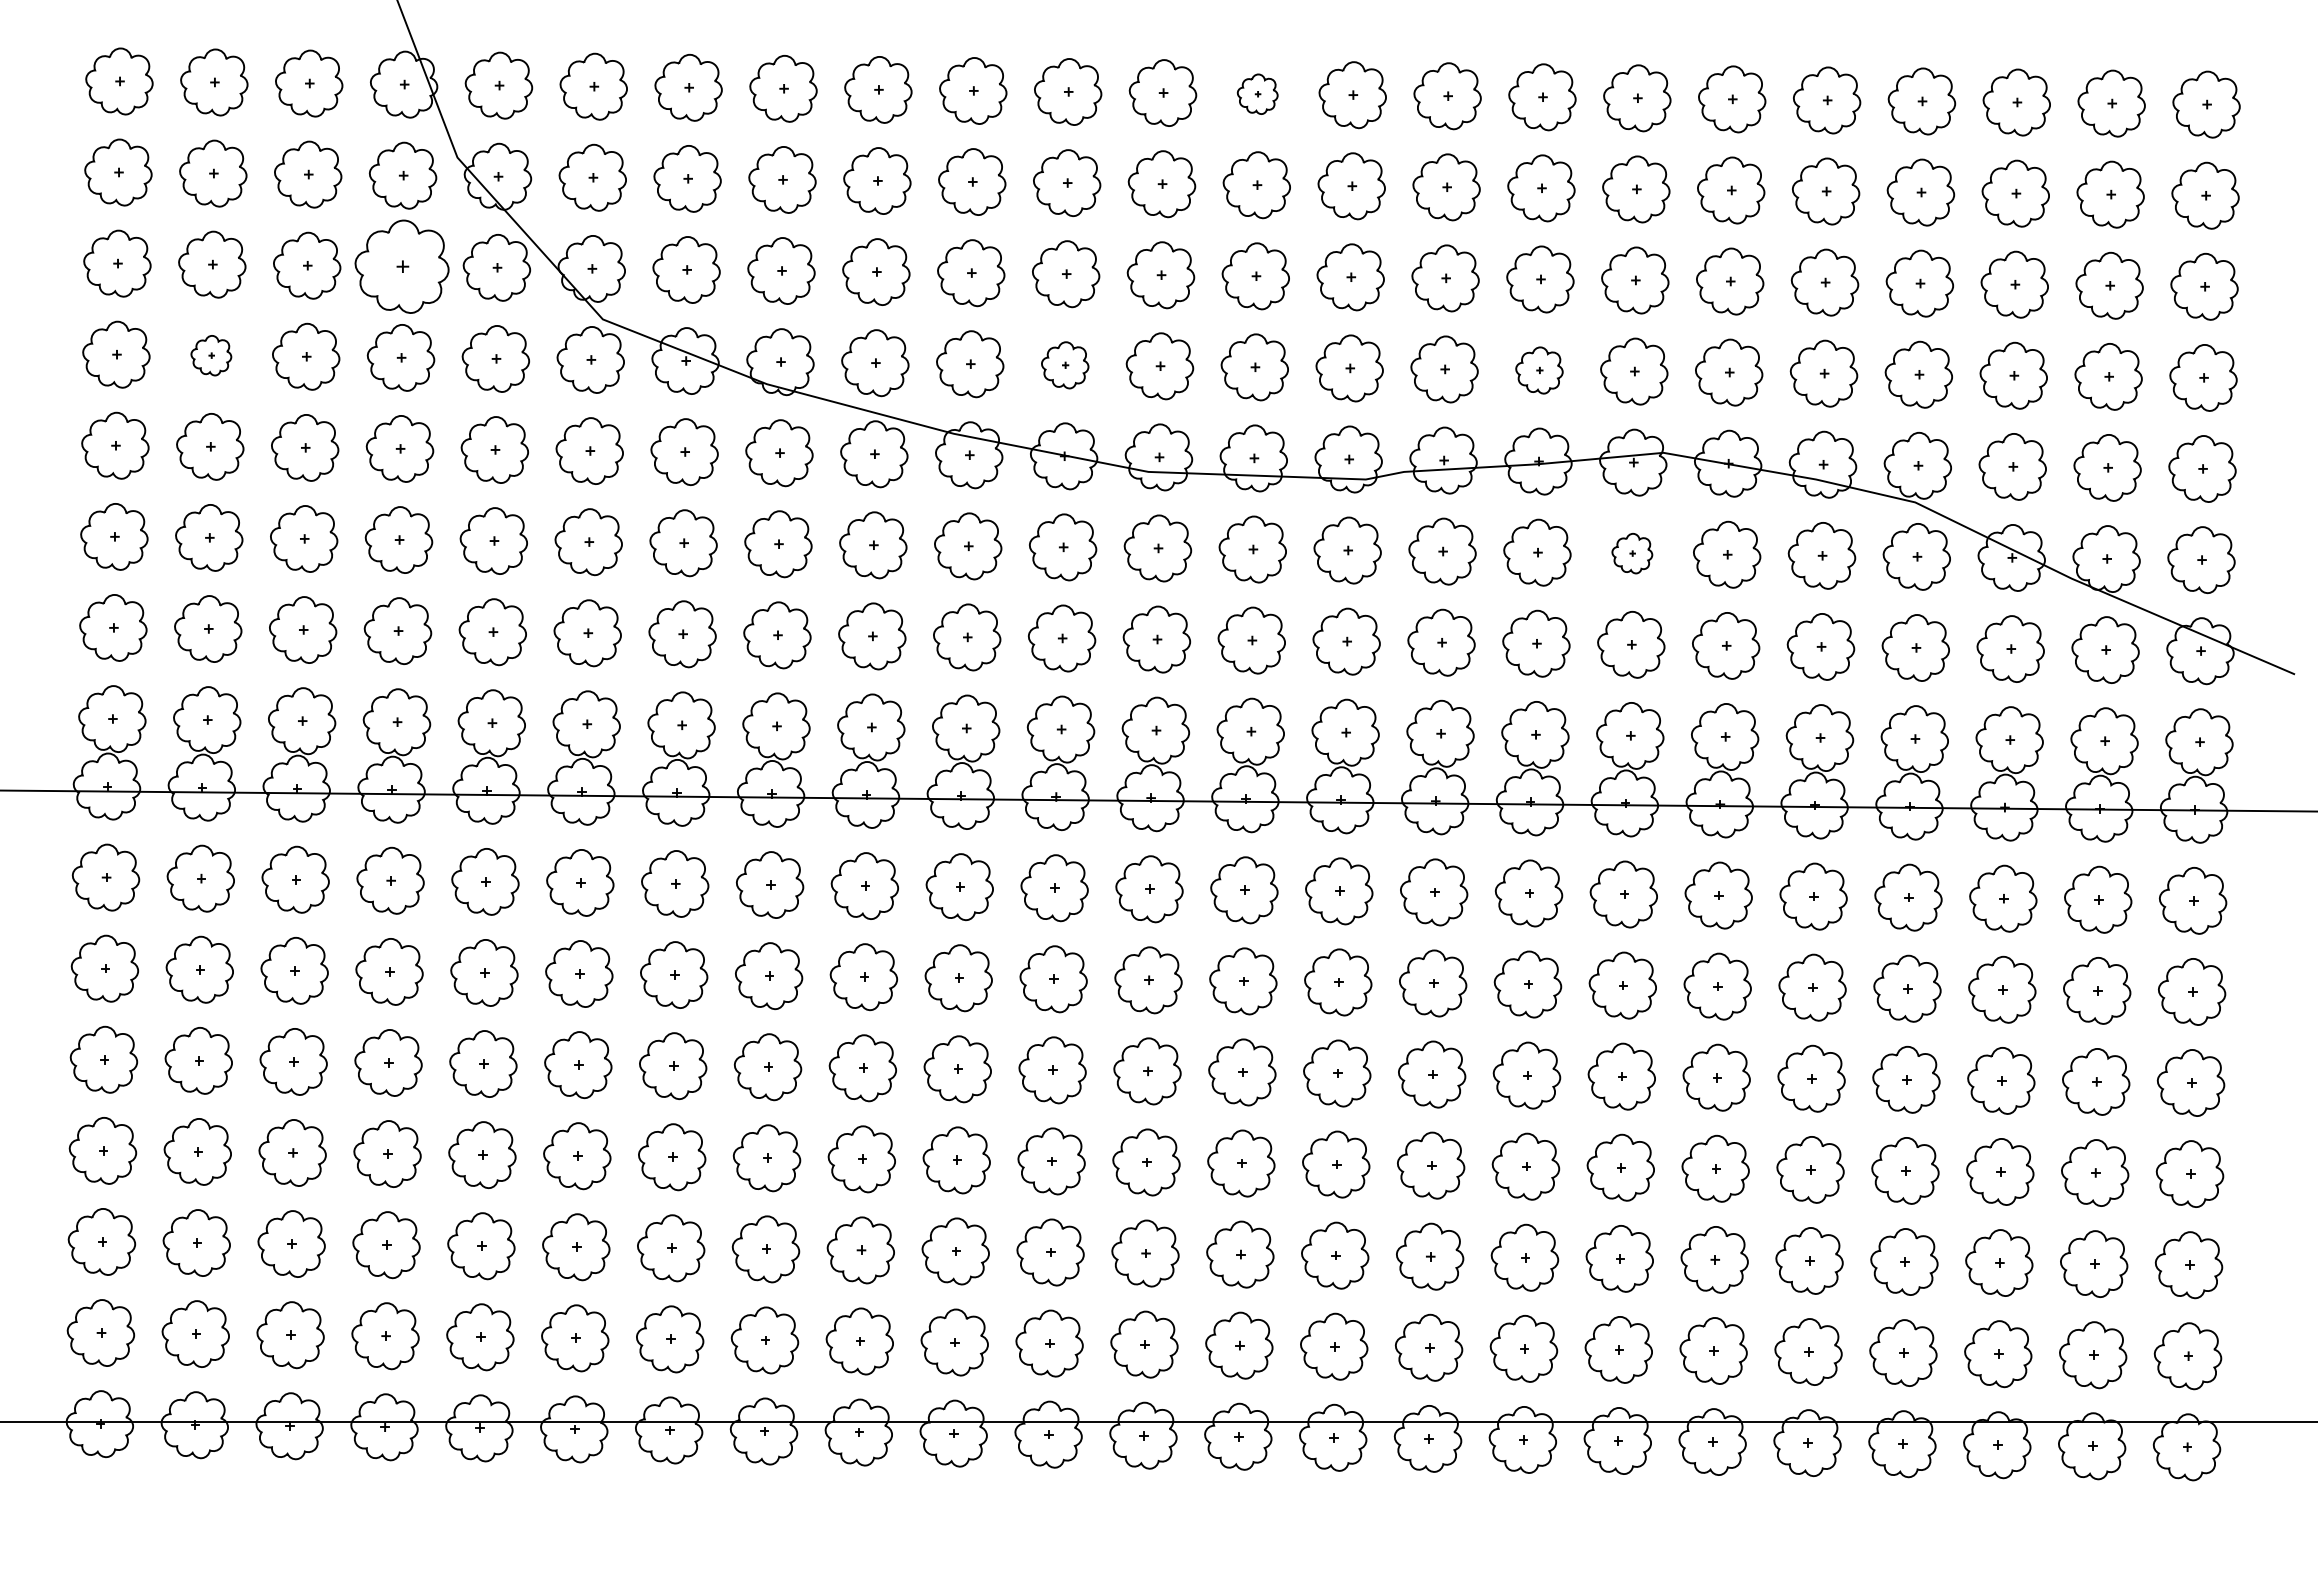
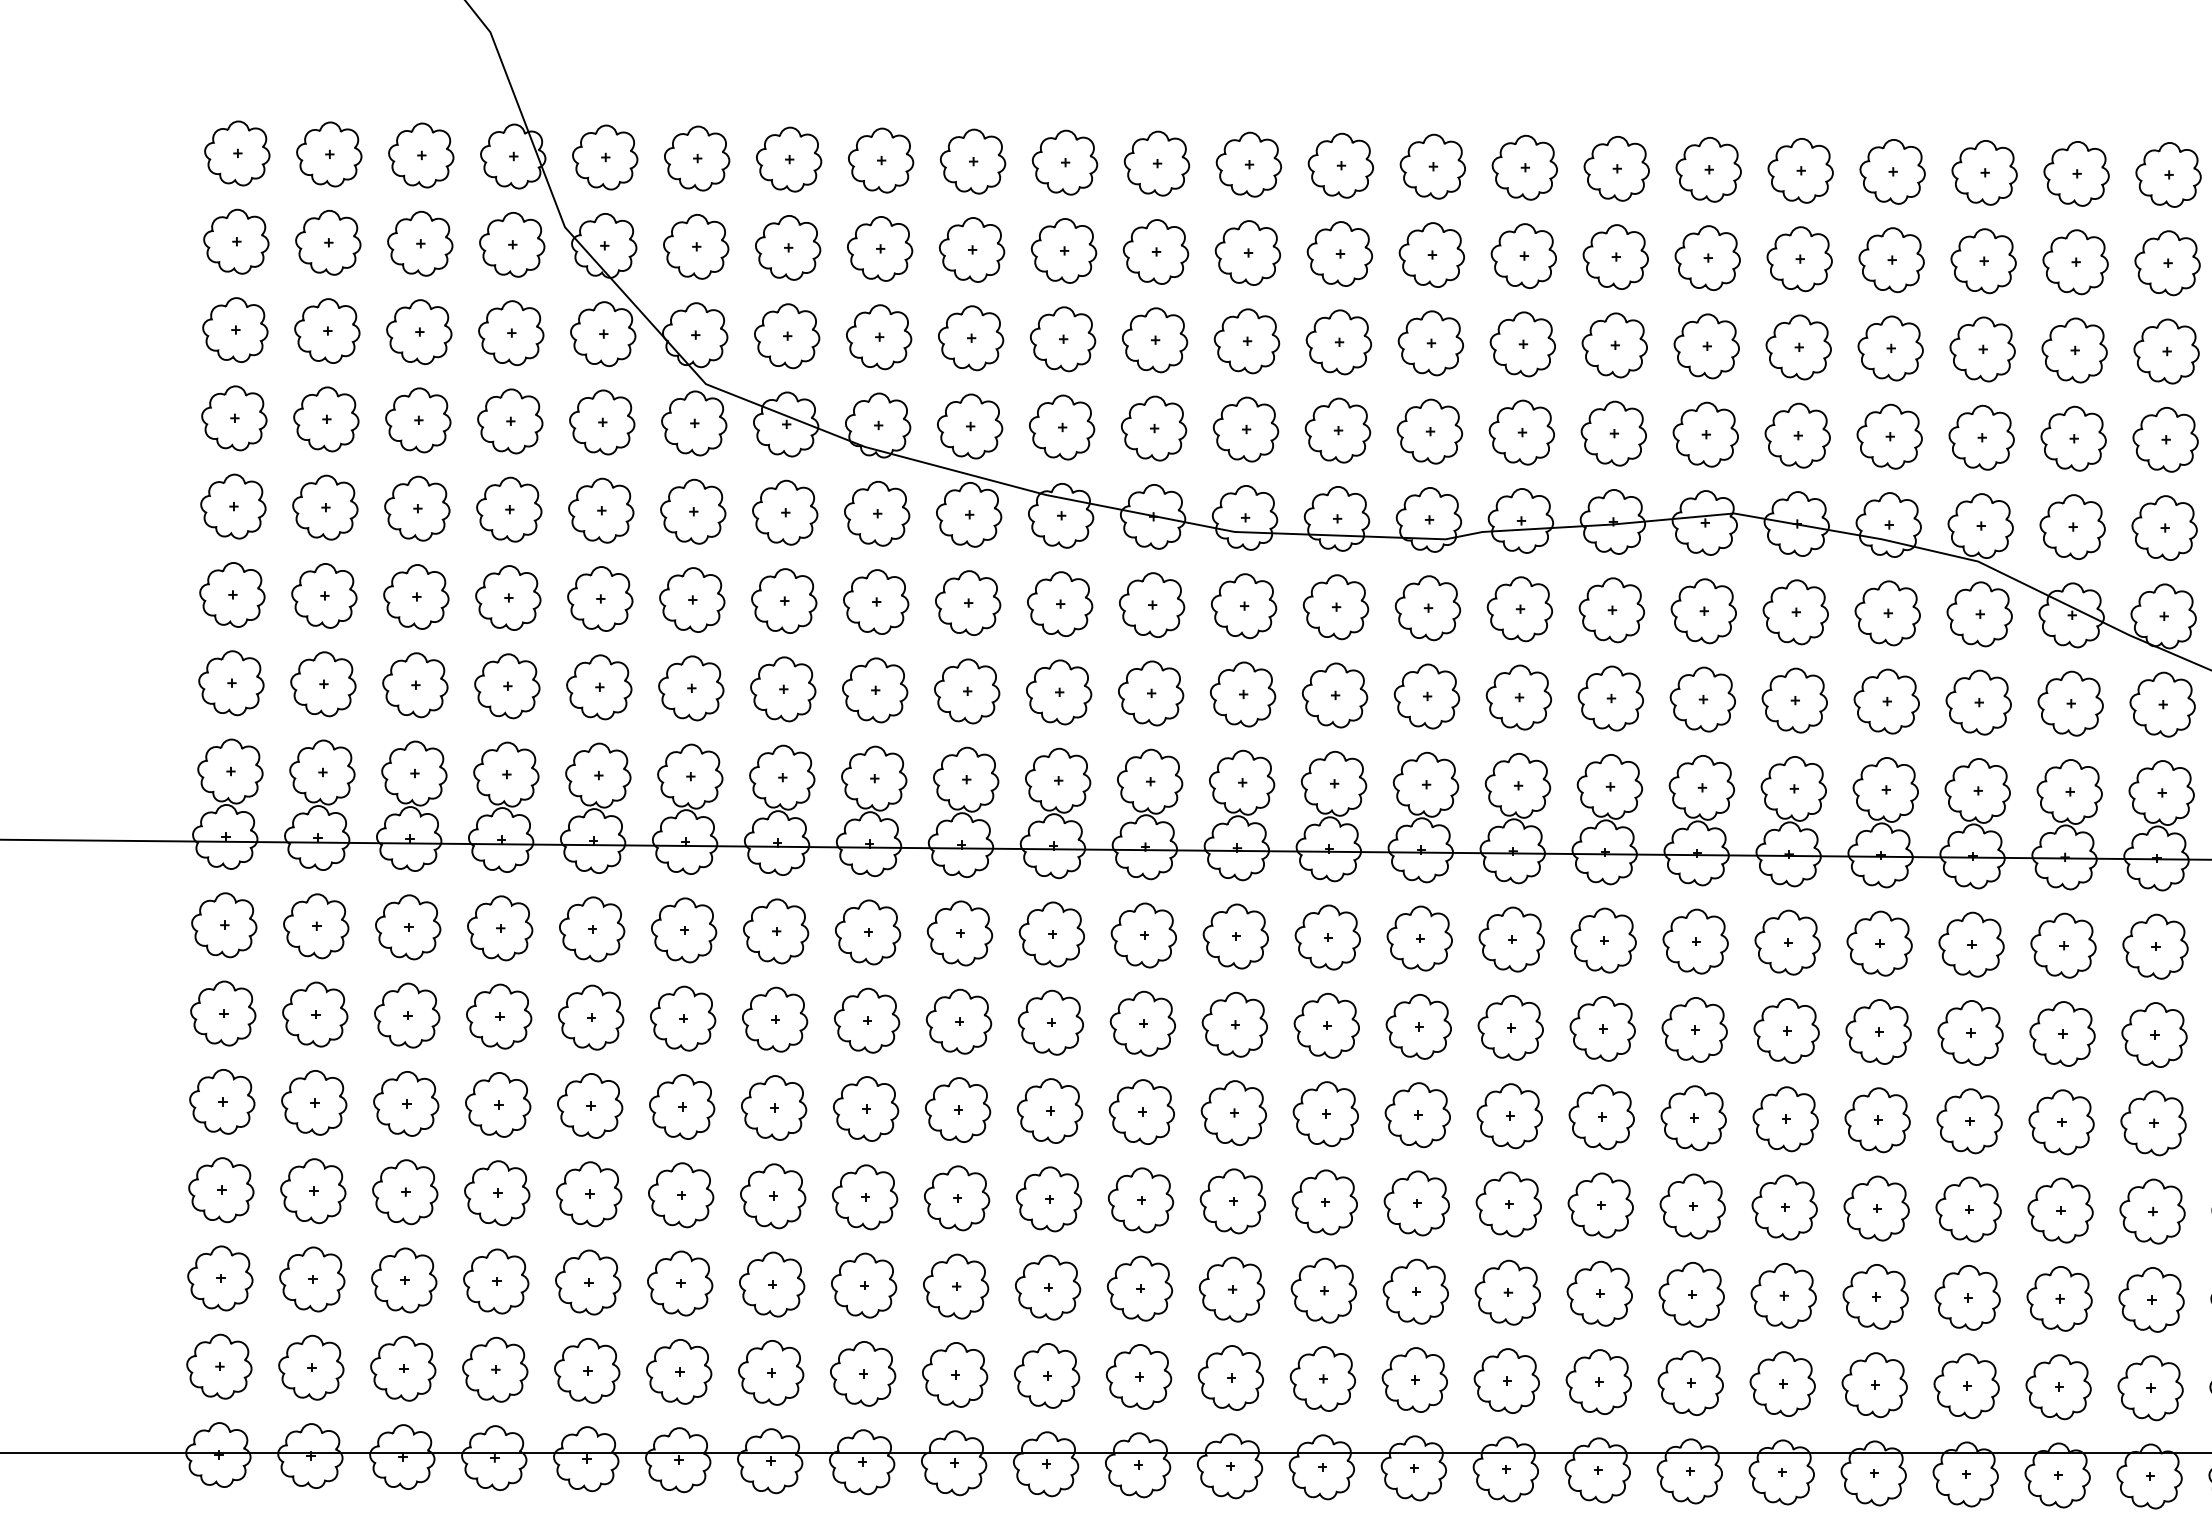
part: (1257, 94) -> (1340, 166), size x1.67
part: (401, 266) -> (510, 332), size x0.71
part: (211, 355) -> (326, 419), size x1.67
part: (1065, 365) -> (1154, 428), size x1.43
part: (1539, 370) -> (1613, 433), size x1.43
part: (1632, 553) -> (1704, 611), size x1.67

